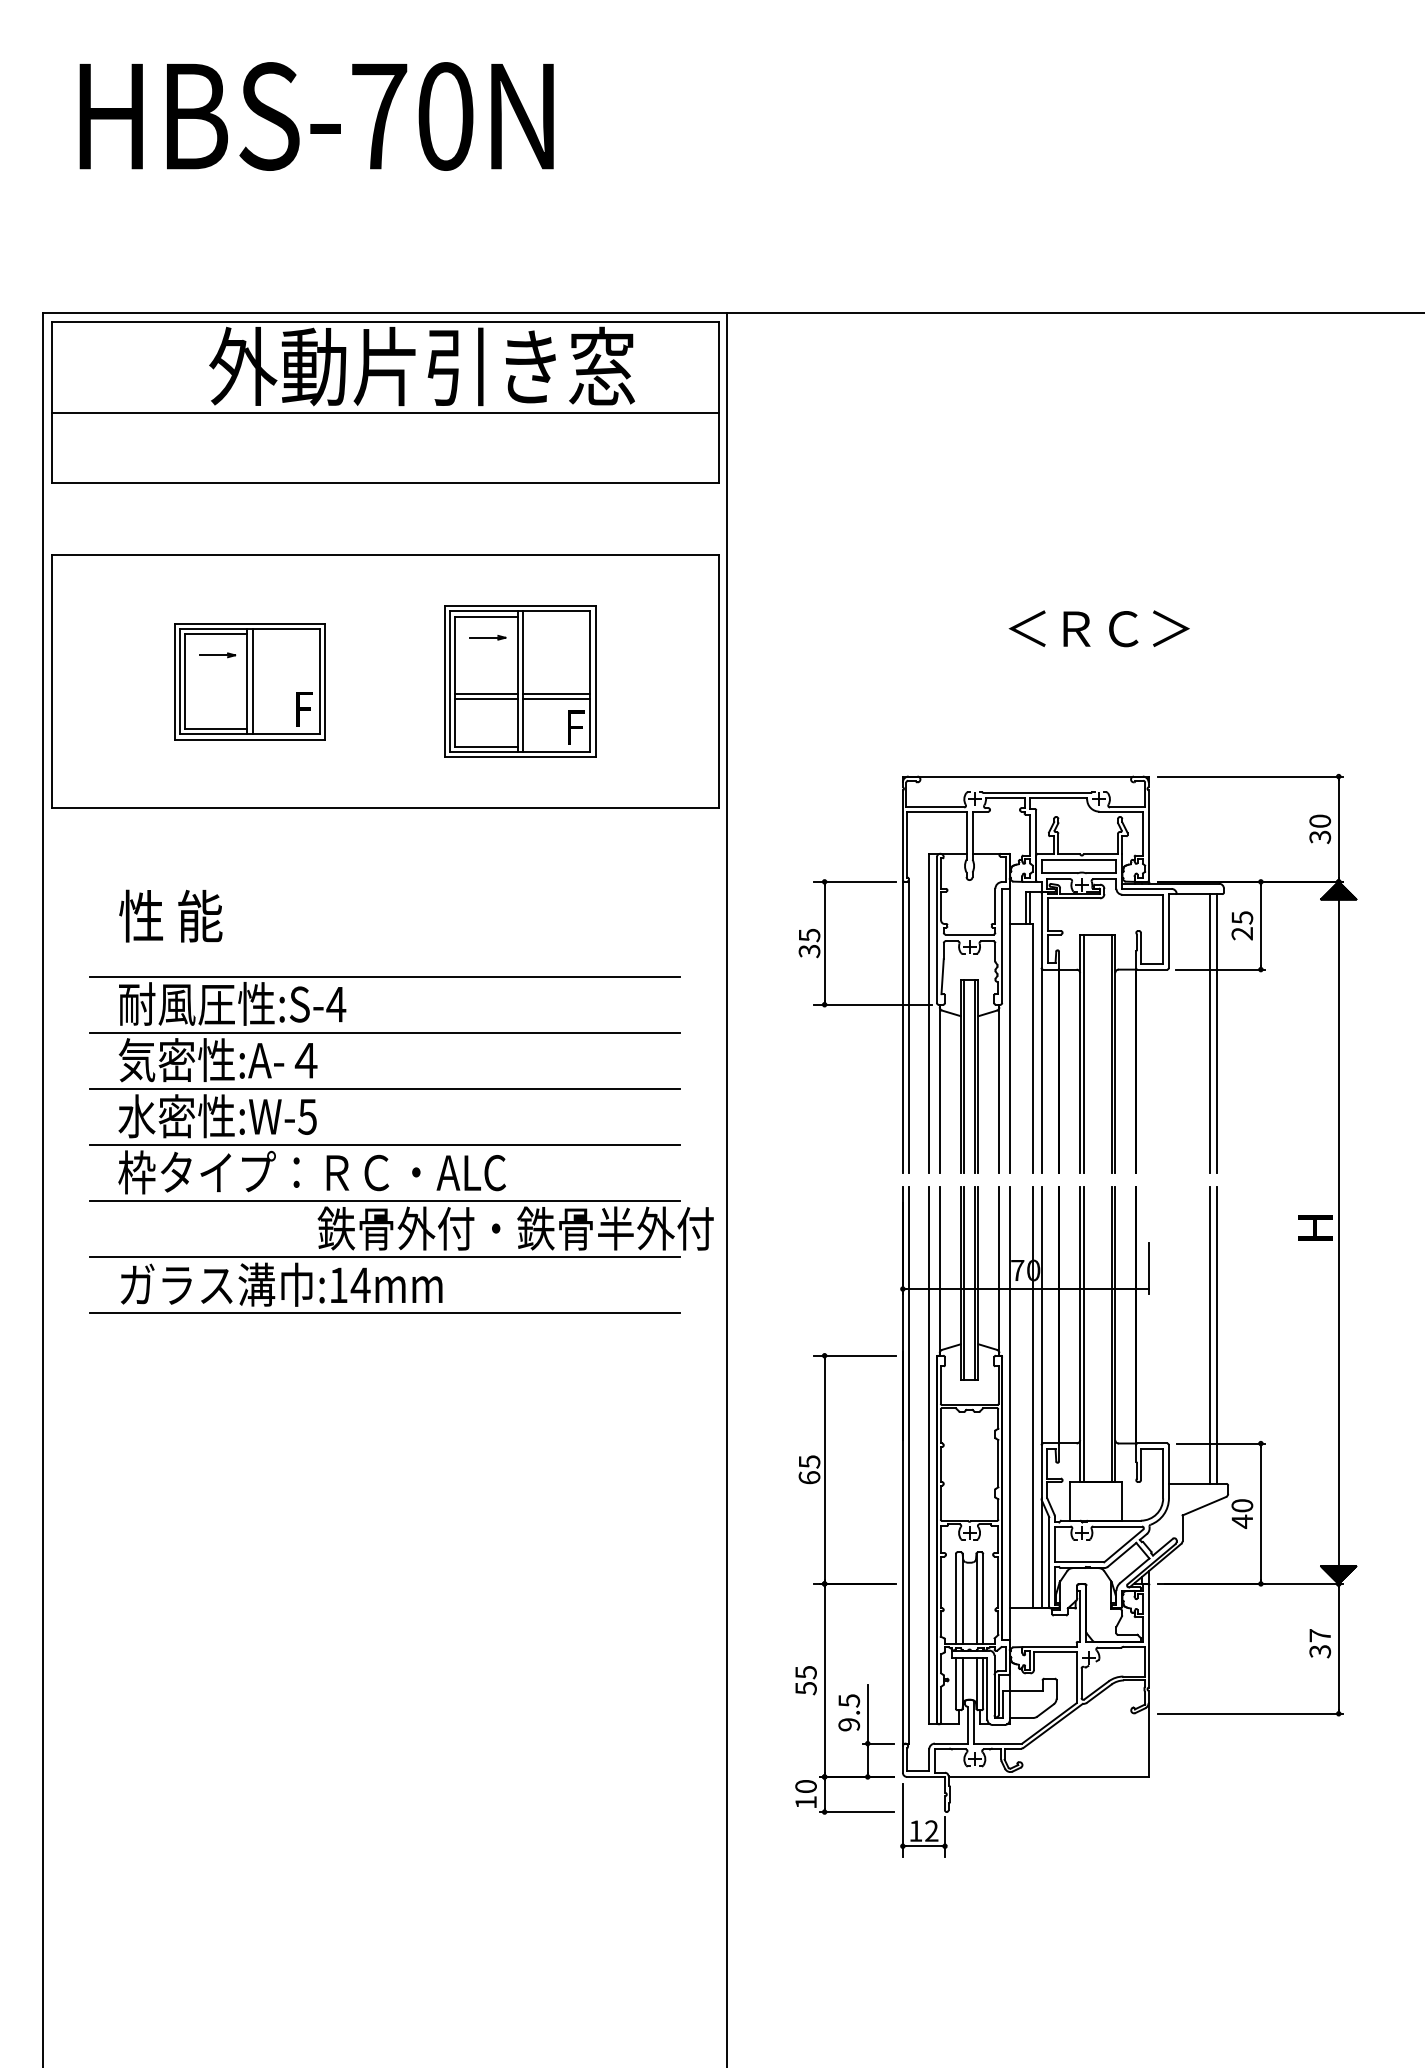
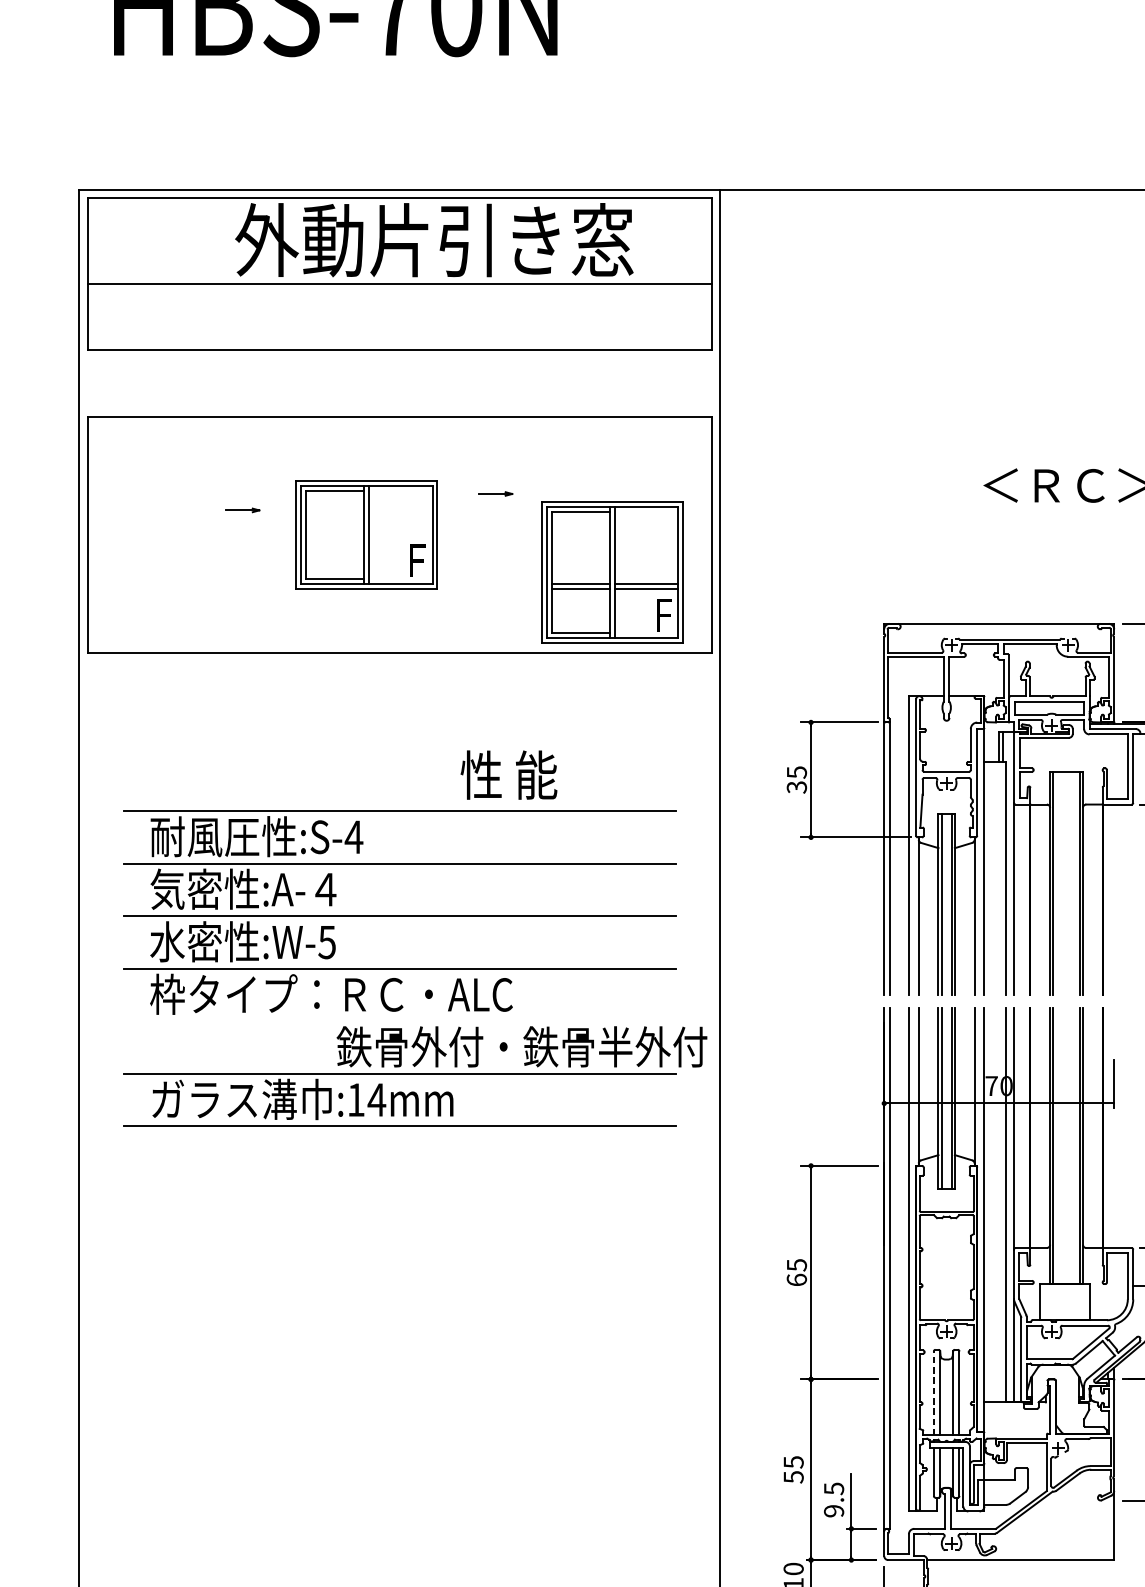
part: (249, 681) -> (366, 534), moved
part: (520, 681) -> (612, 572), moved
text: (170, 915) -> (508, 774), moved
line: (384, 1201) -> (399, 1021), removed
line: (955, 1598) -> (933, 1393), solid -> dashed

